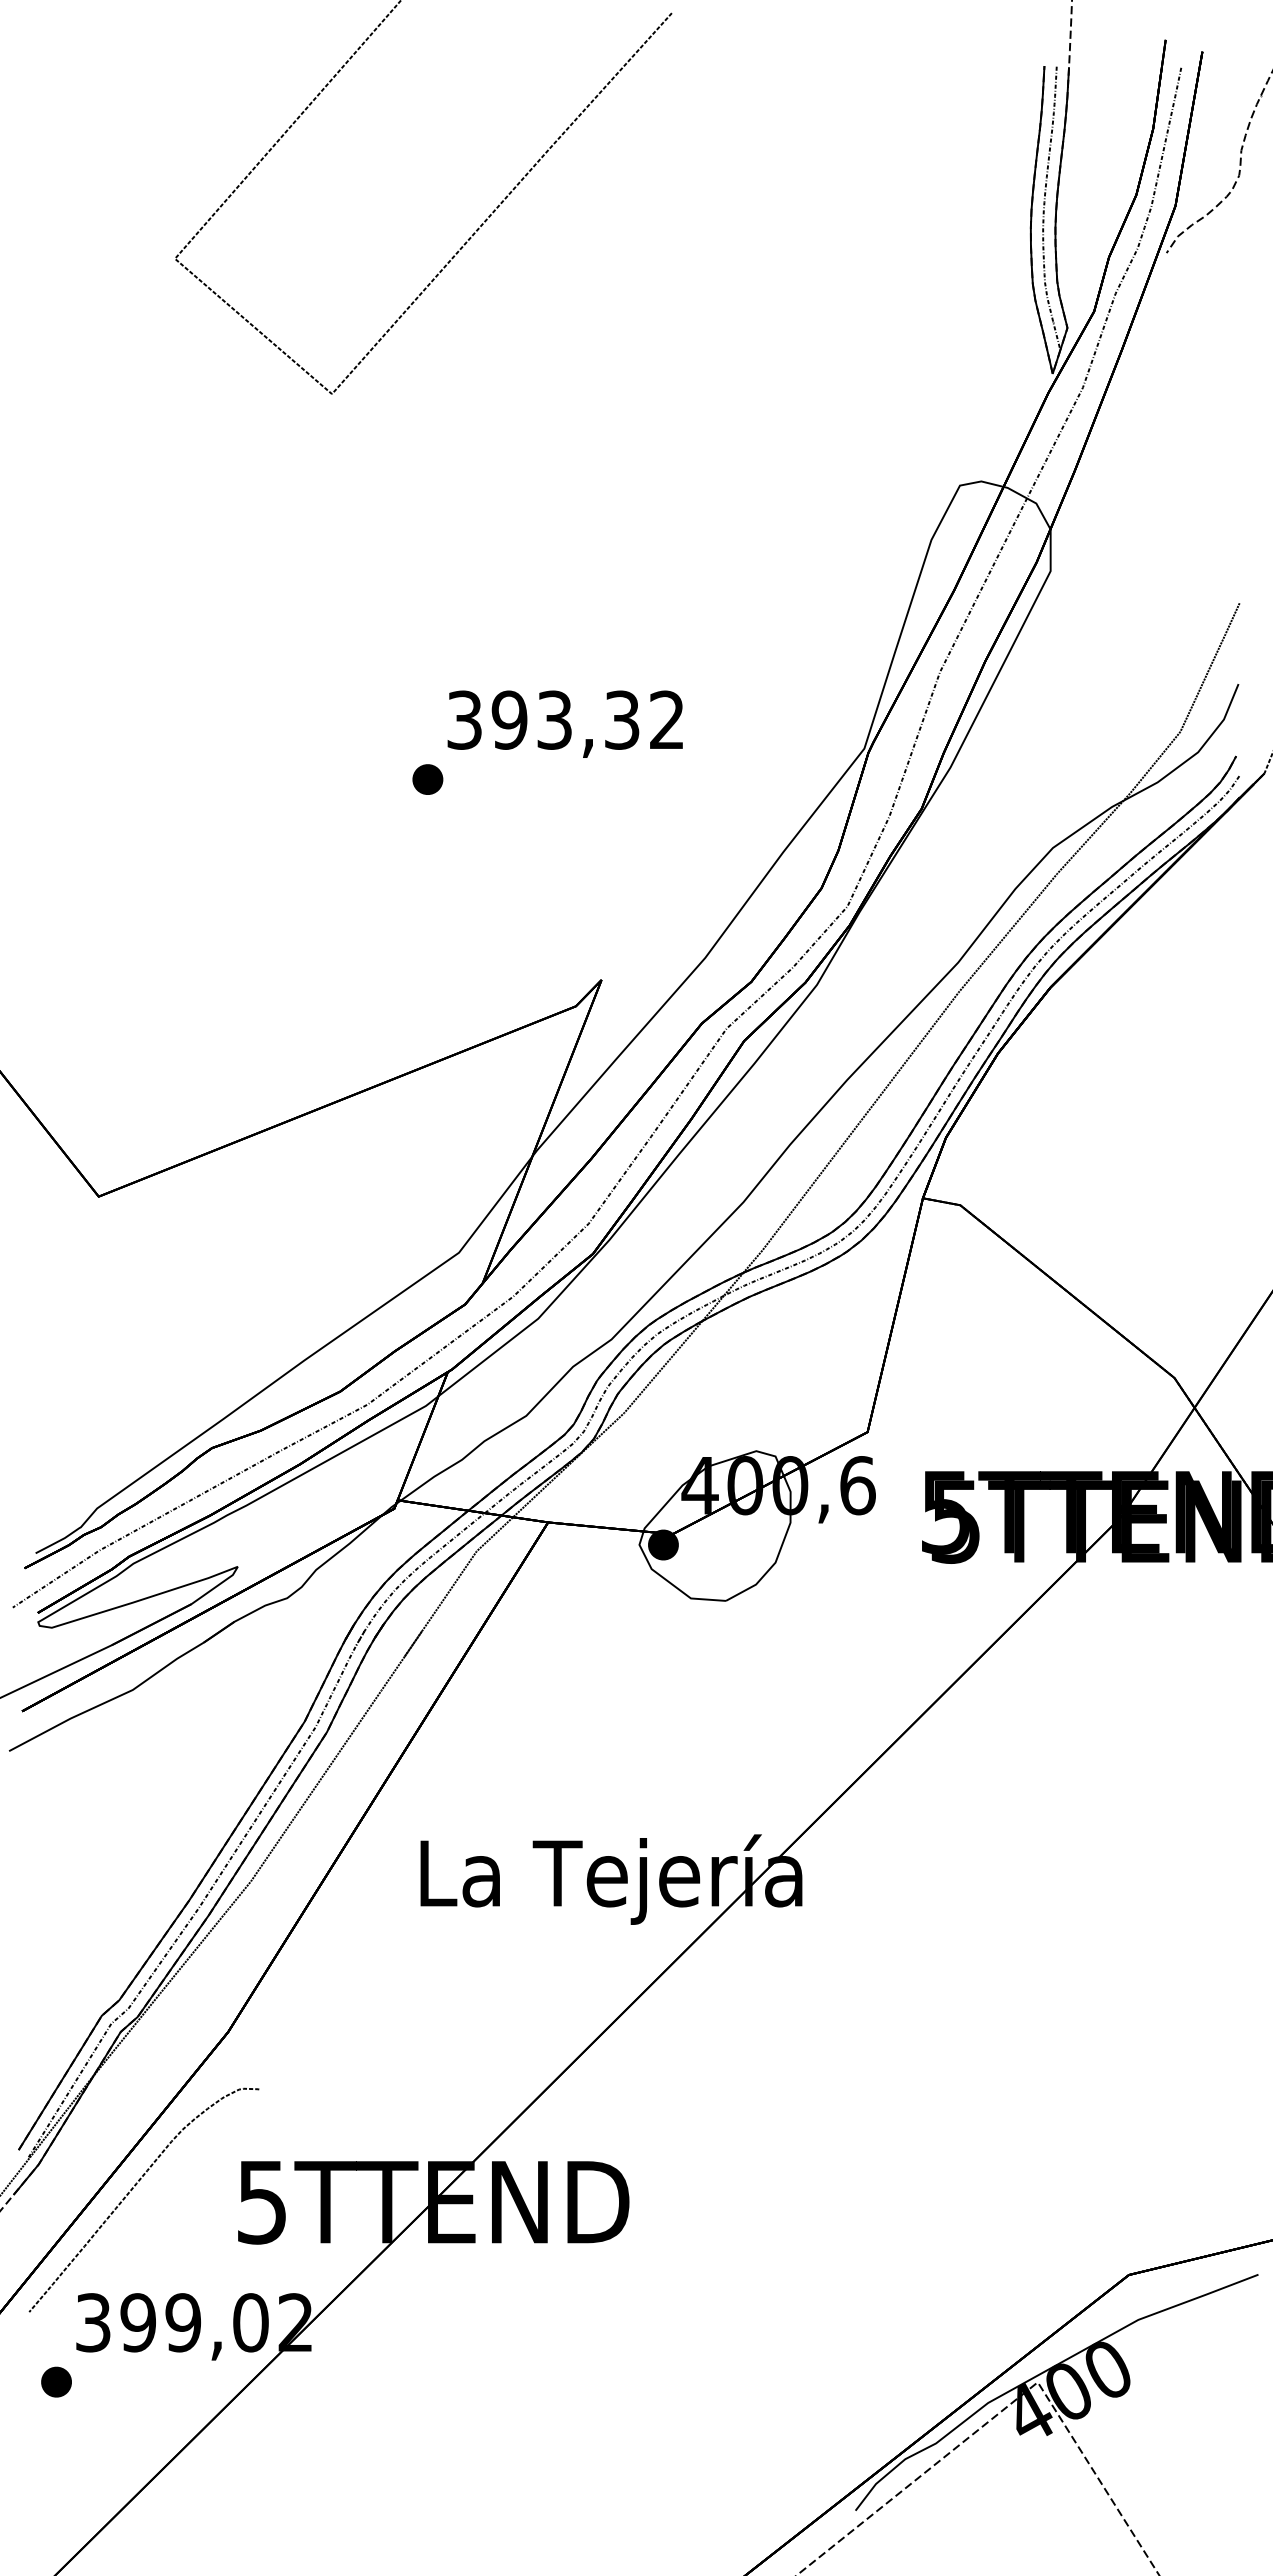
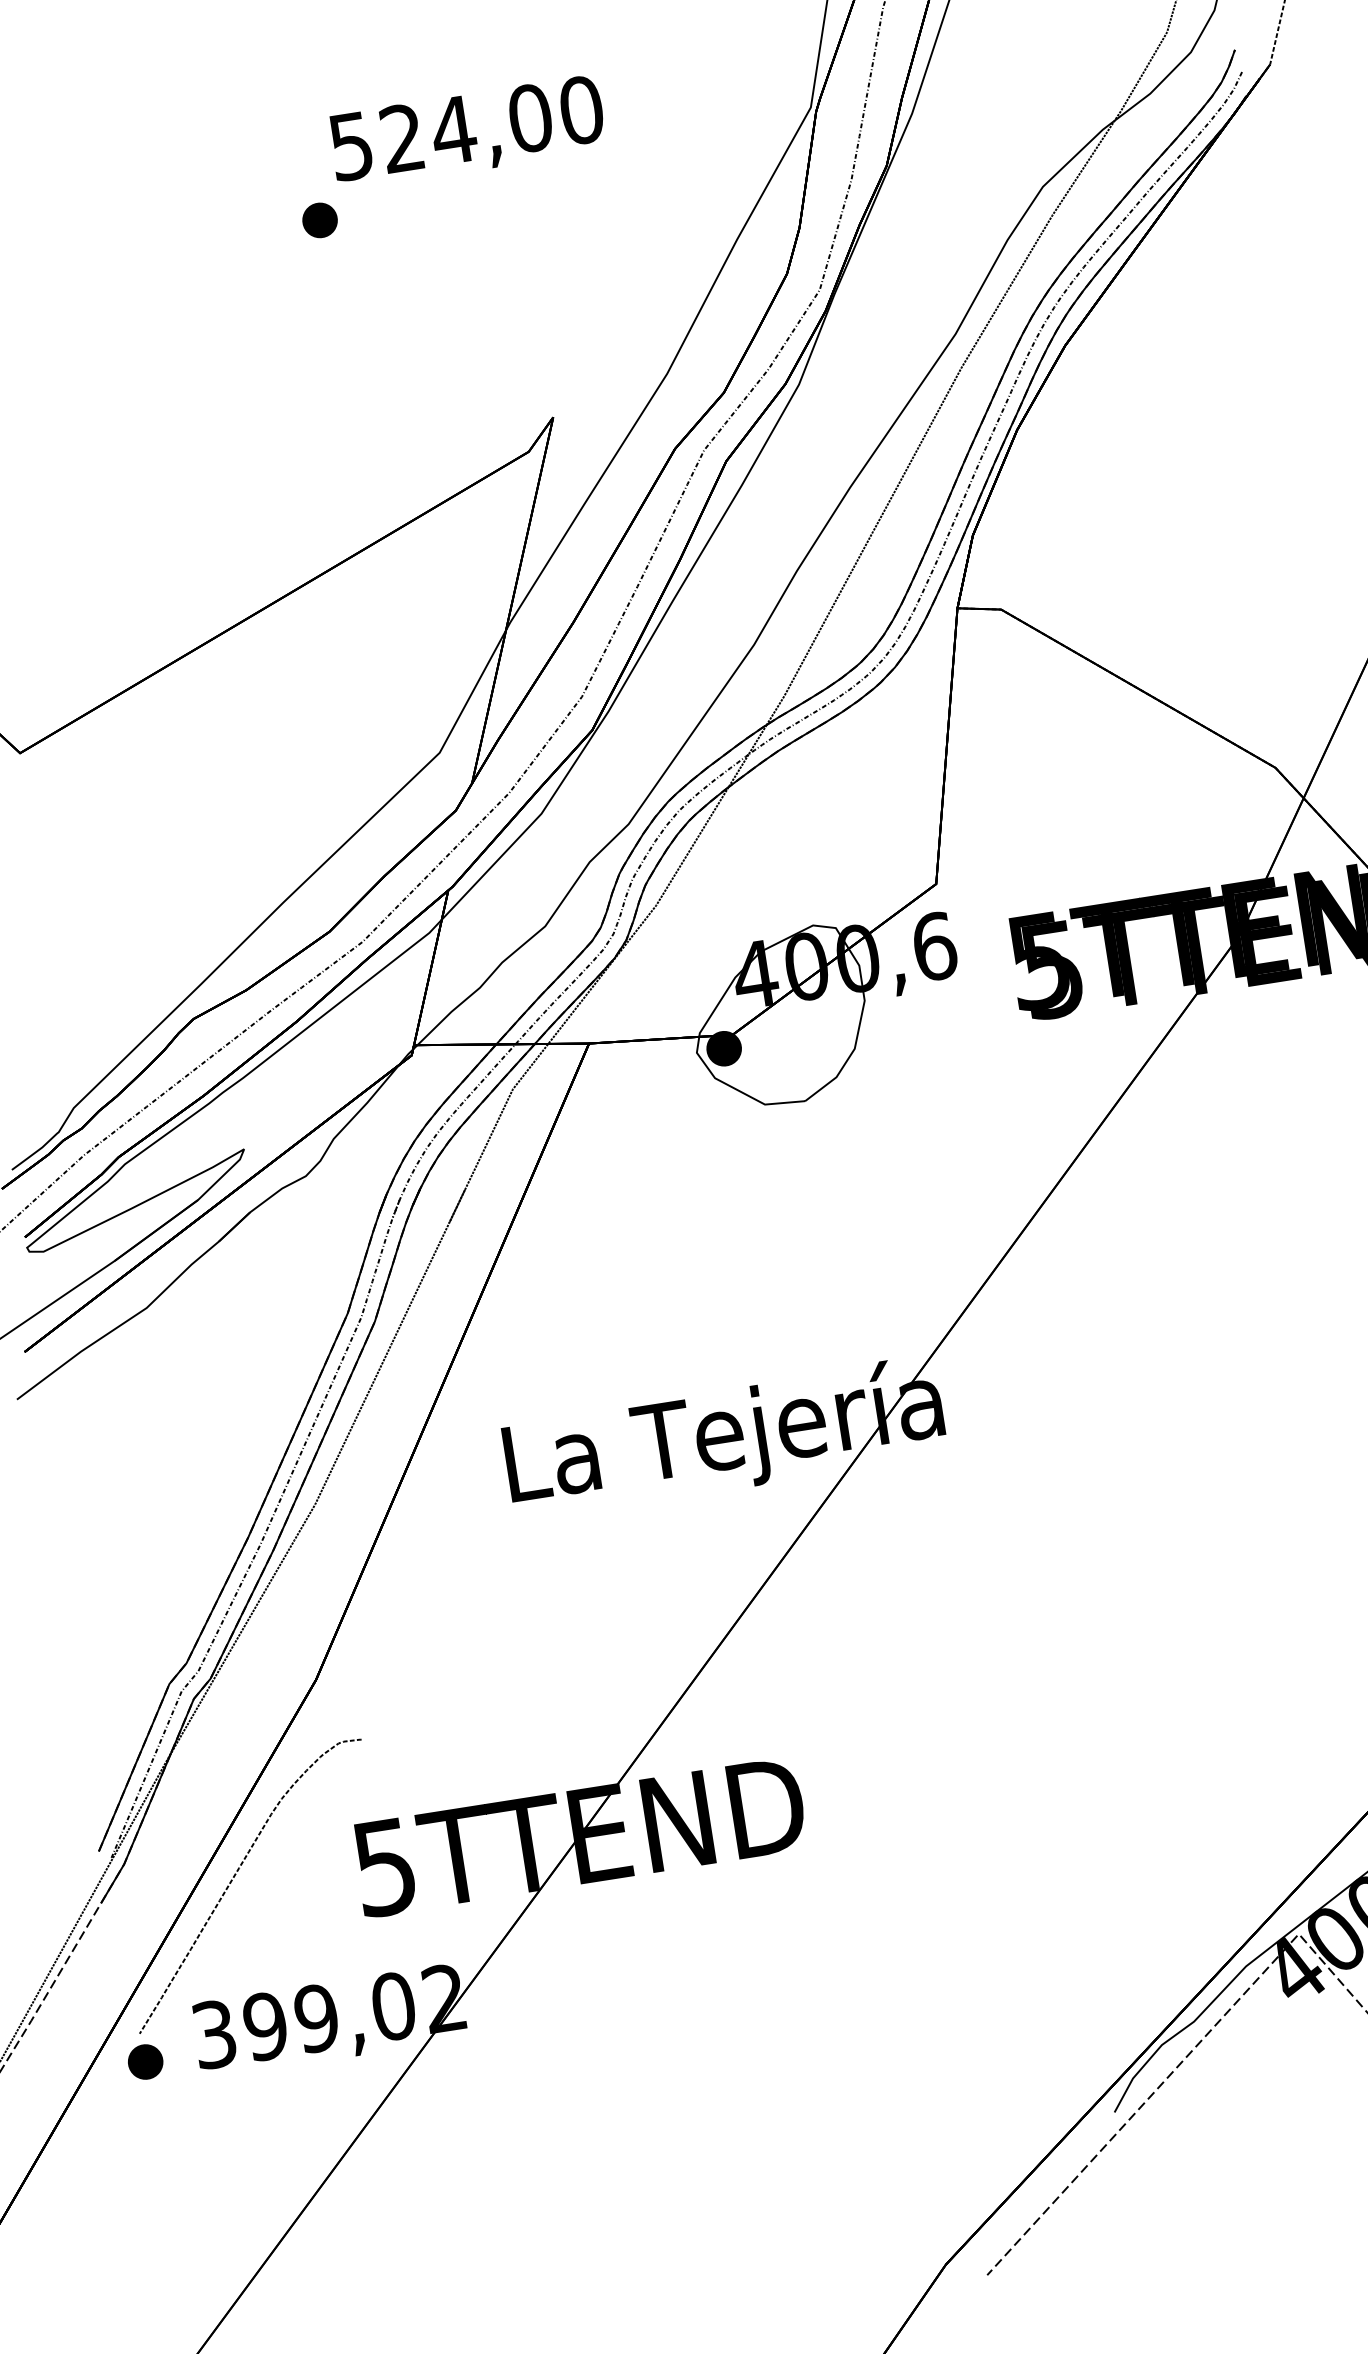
text: (566, 719) -> (466, 127), 393,32 -> 524,00
part: (56, 2381) -> (145, 2061), moved

